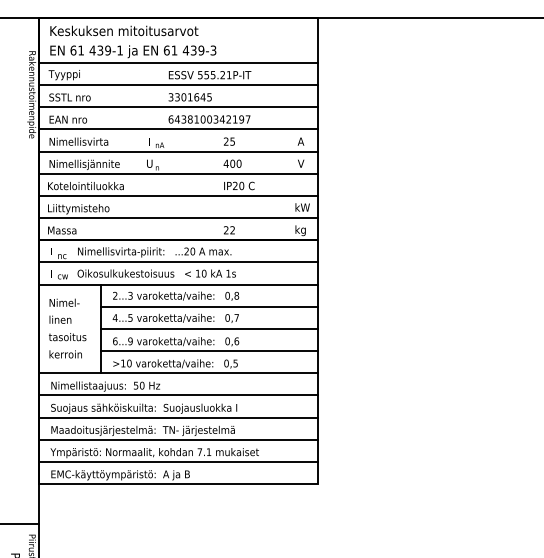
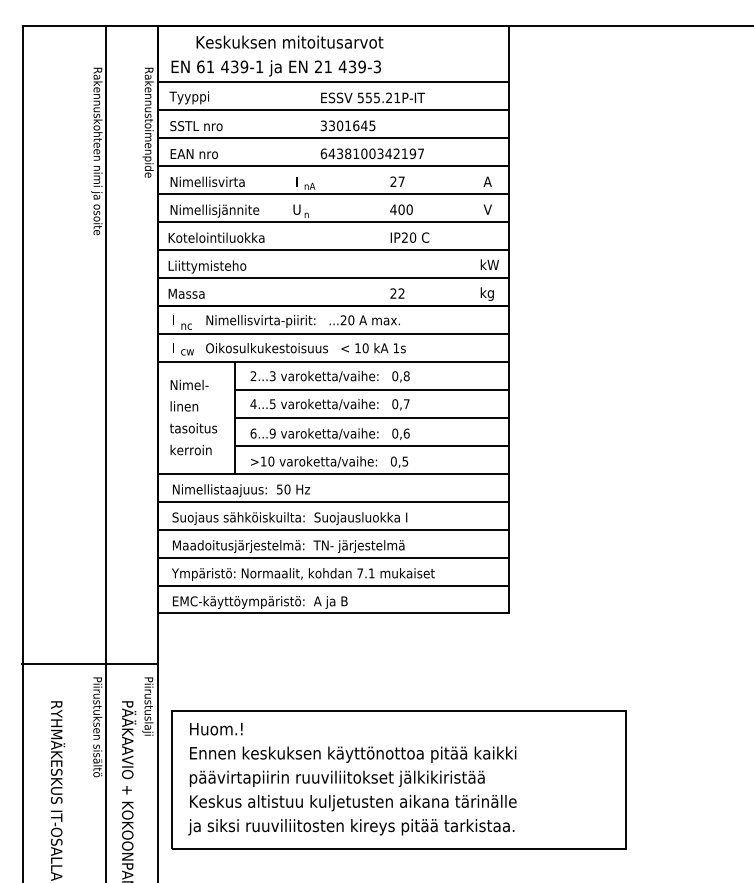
text: (123, 30) -> (289, 41), moved
text: (166, 50) -> (318, 66), 61 -> 21
text: (232, 141) -> (401, 181), 25 -> 27

